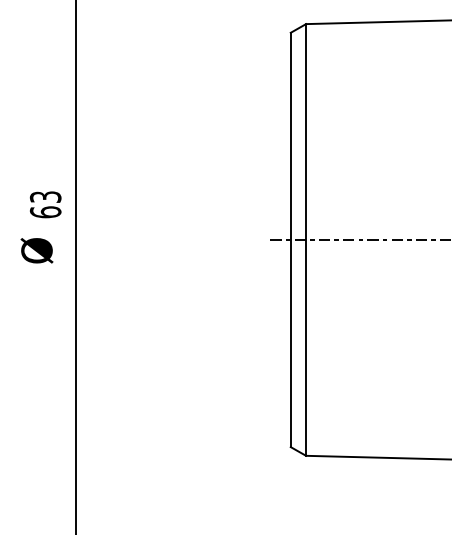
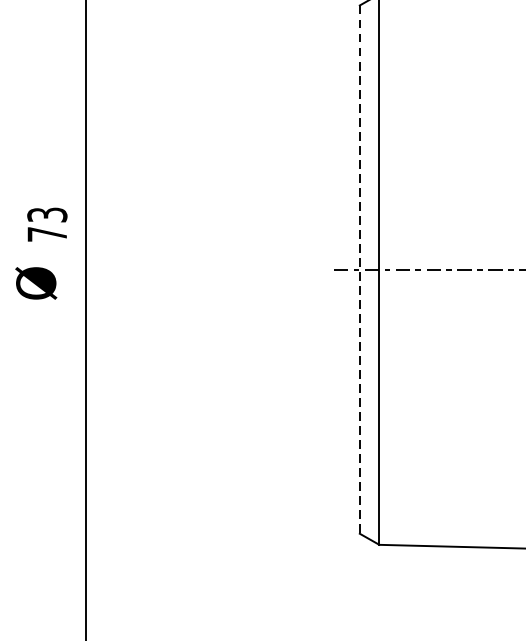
text: (45, 212) -> (47, 234), 63 -> 73
line: (290, 240) -> (359, 270), solid -> dashed

